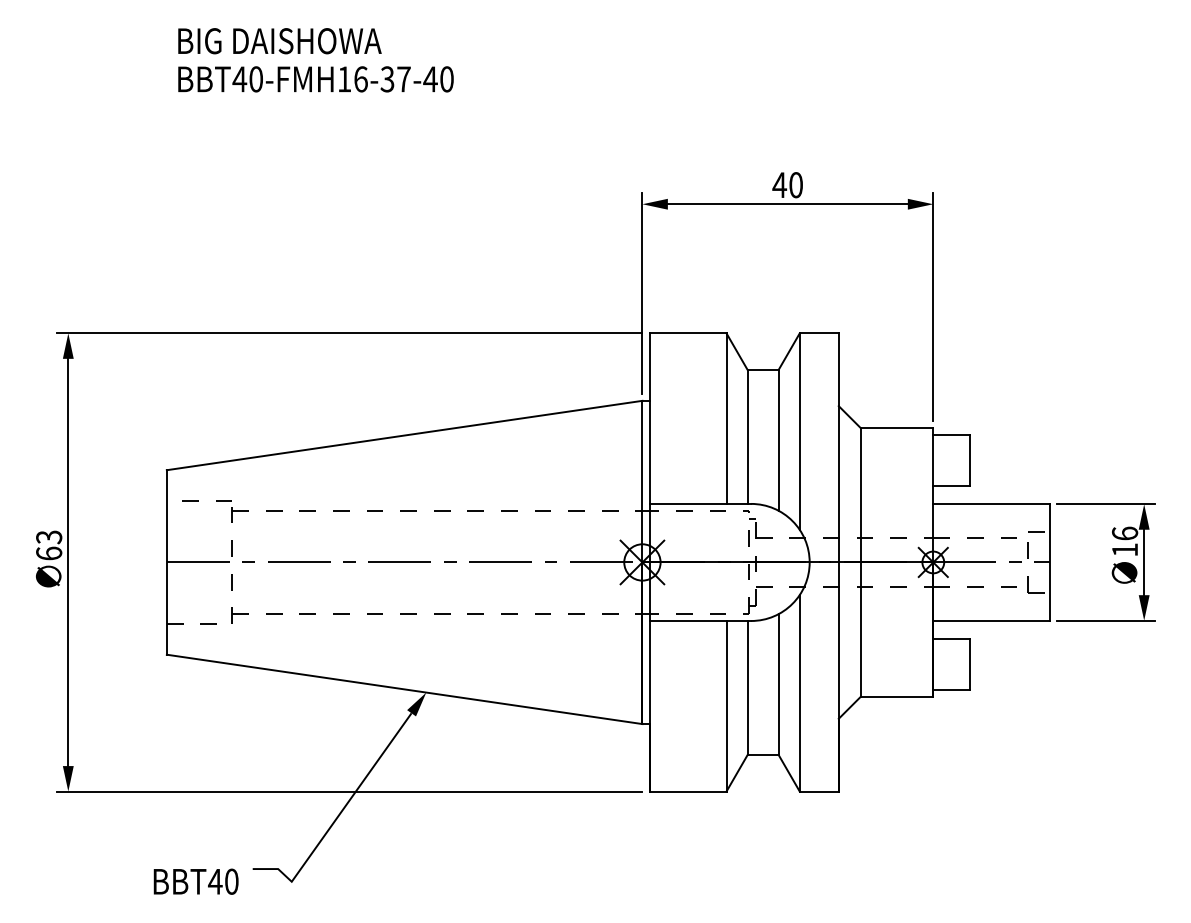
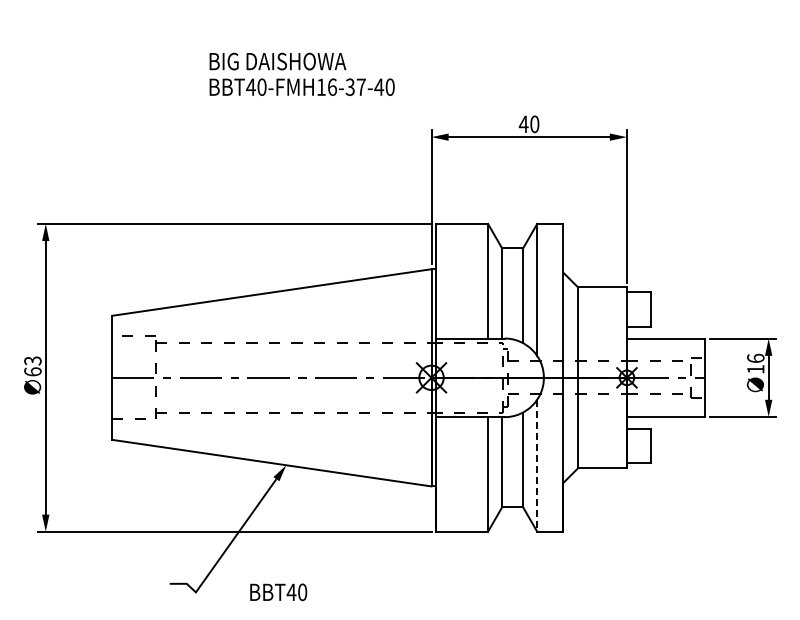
text: (314, 58) -> (301, 73), moved
line: (800, 692) -> (537, 465), solid -> dashed
text: (195, 881) -> (278, 592), moved

